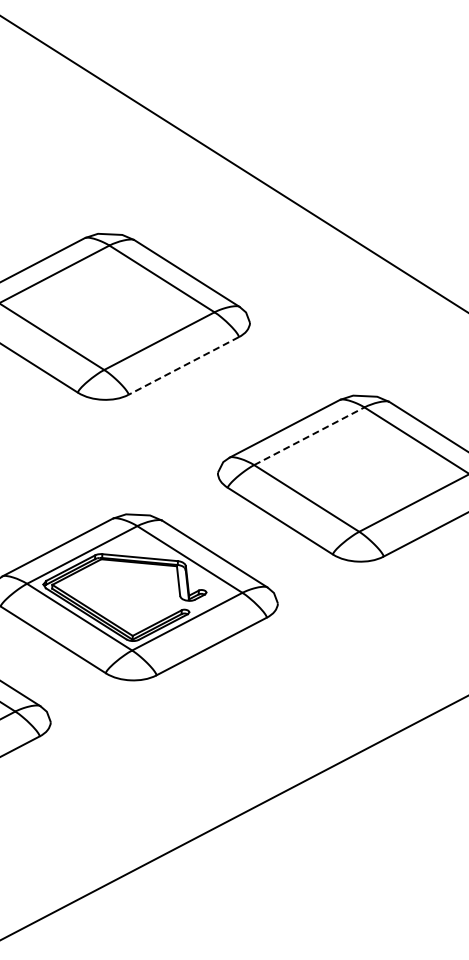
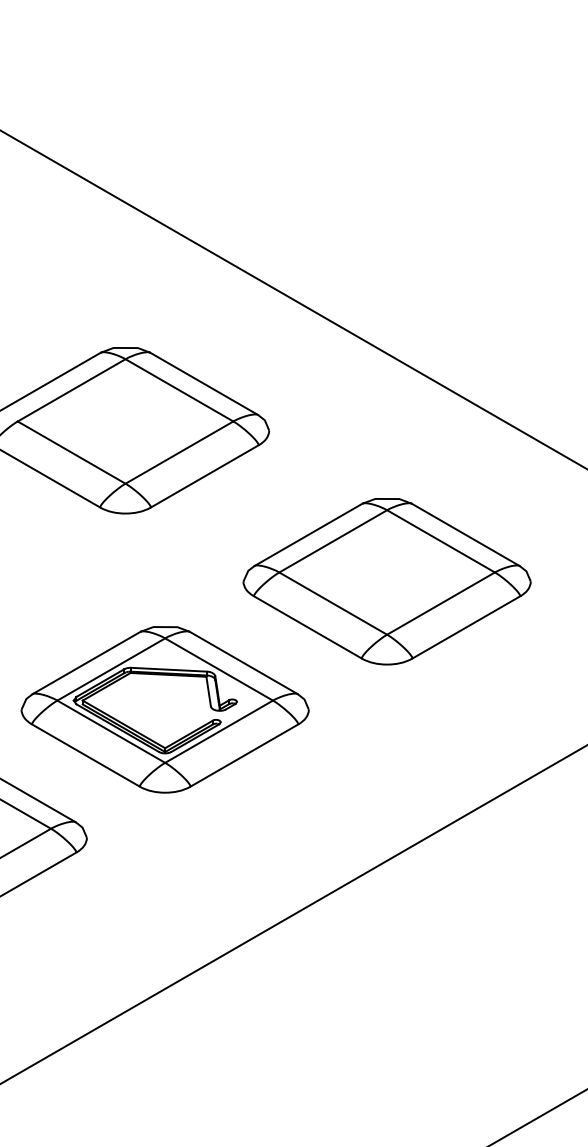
line: (183, 366) -> (204, 476), dashed -> solid
line: (309, 436) -> (333, 541), dashed -> solid

